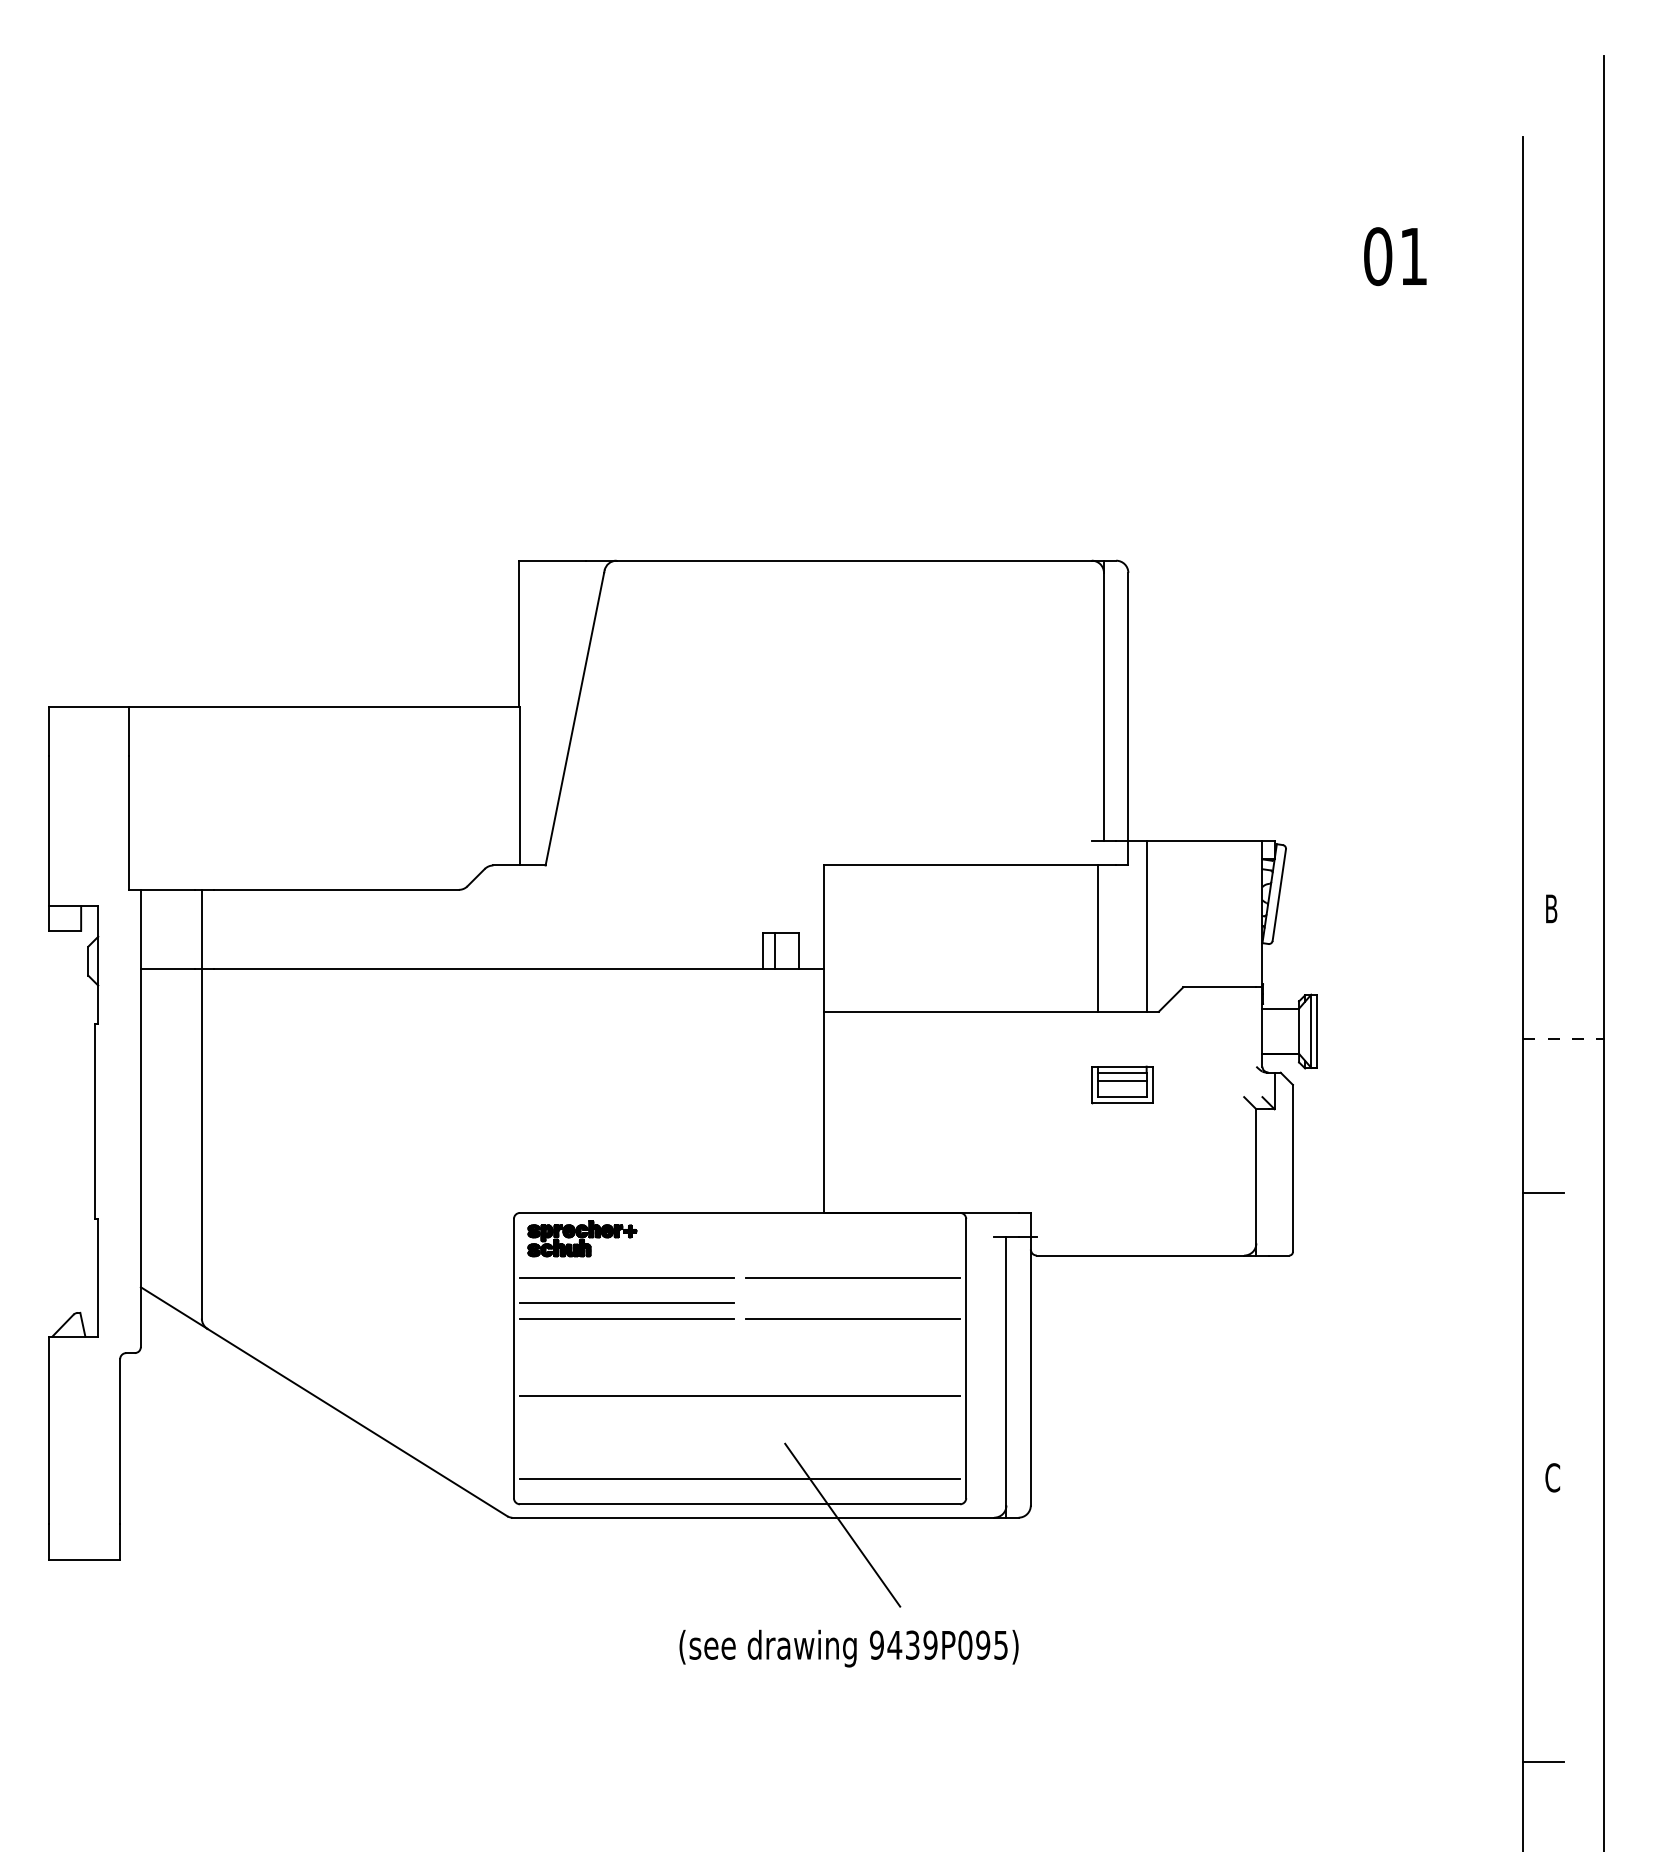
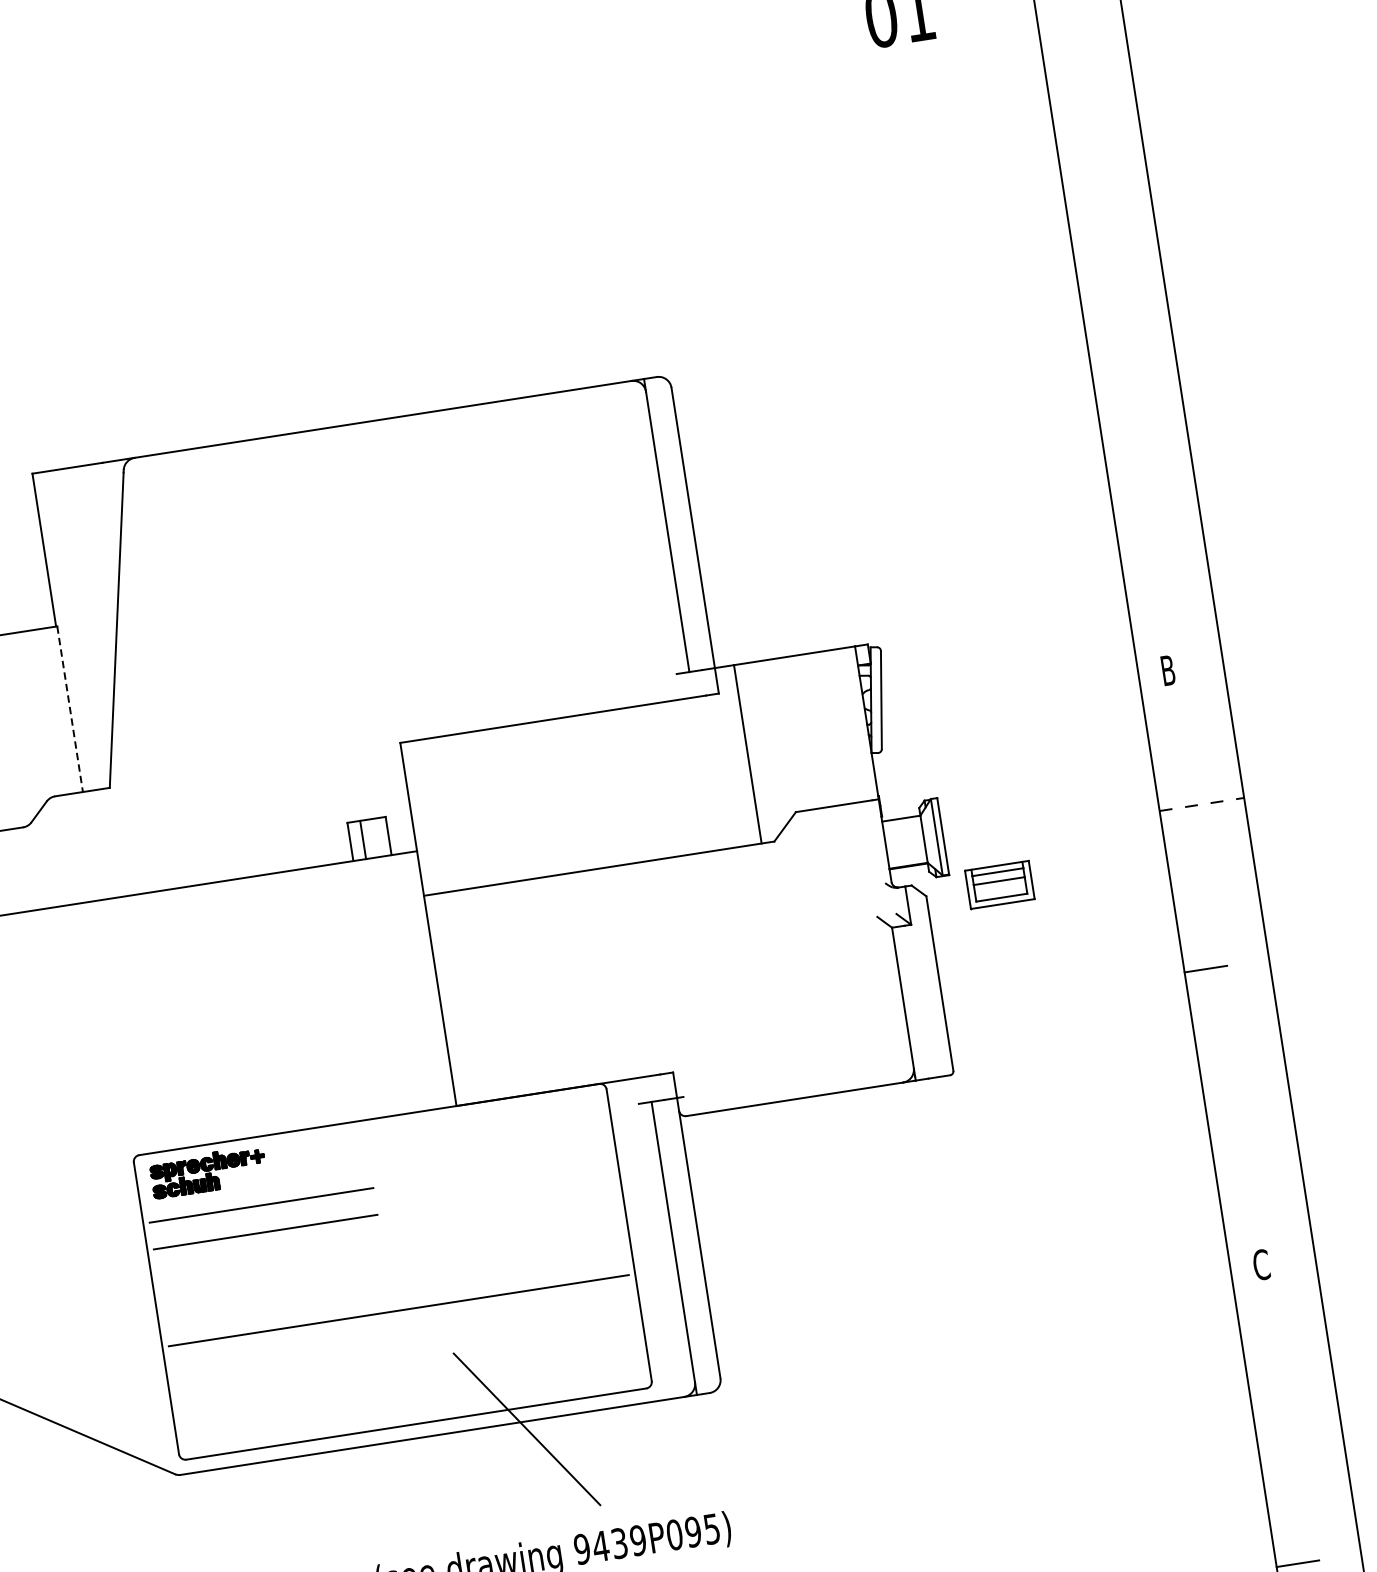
line: (519, 786) -> (69, 709), solid -> dashed
line: (1097, 938) -> (698, 774), removed
part: (1122, 1084) -> (1000, 884), moved
line: (853, 1277) -> (498, 1168), removed
line: (626, 1318) -> (267, 1248), removed
line: (853, 1318) -> (504, 1211), removed
line: (740, 1478) -> (412, 1397), removed

